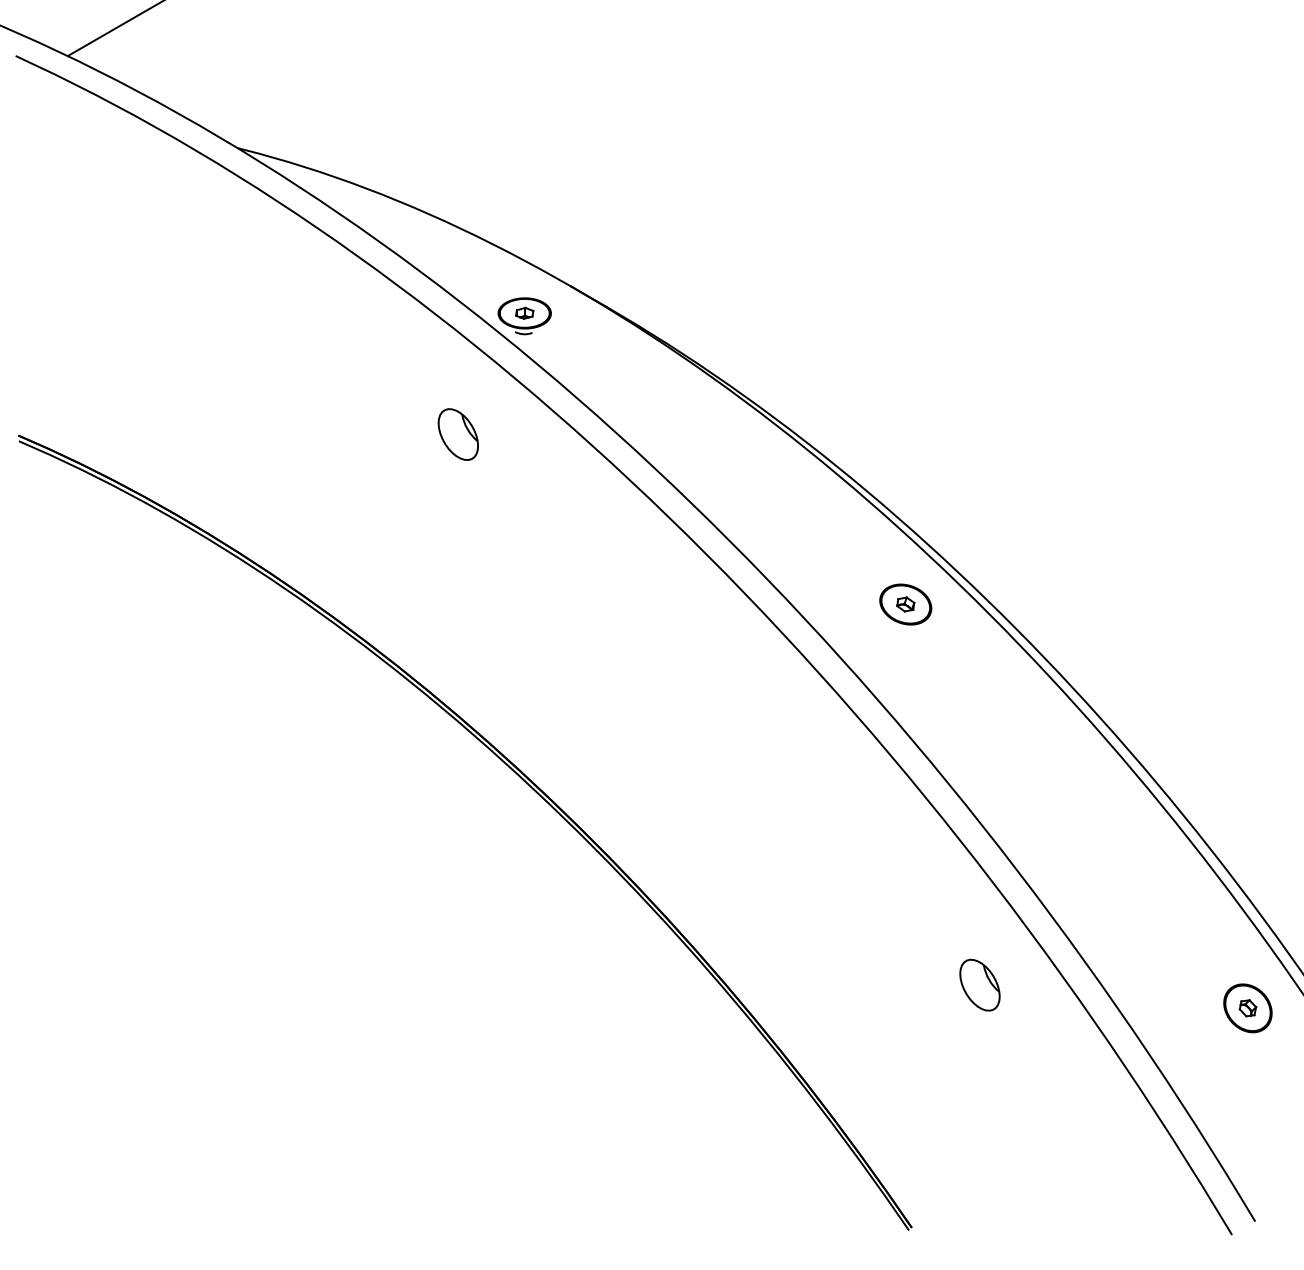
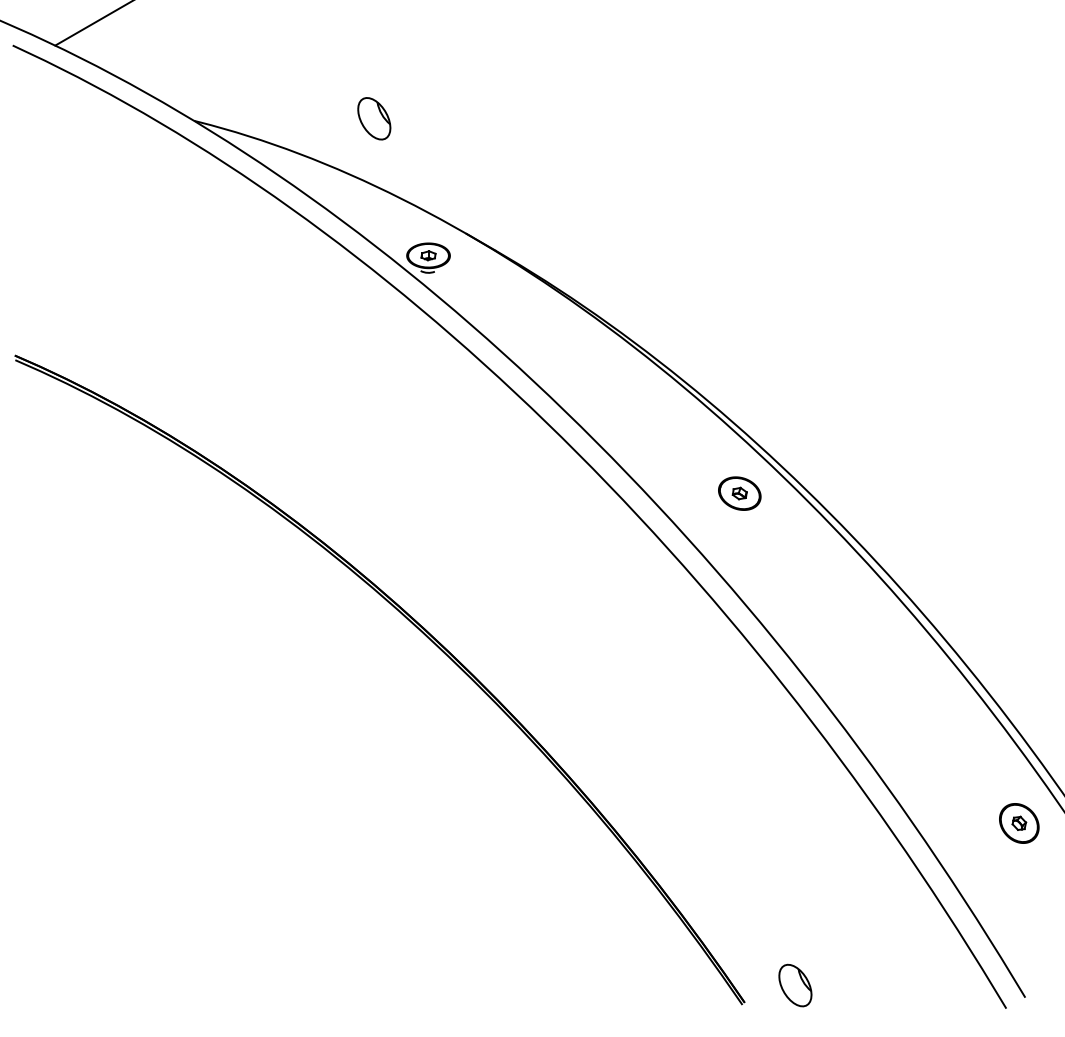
part: (458, 434) -> (374, 118), moved
part: (980, 985) -> (795, 985), moved

